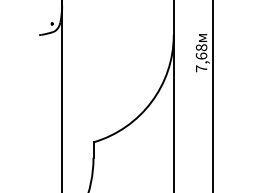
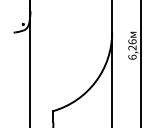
text: (201, 58) -> (132, 49), 7,68 -> 6,26

